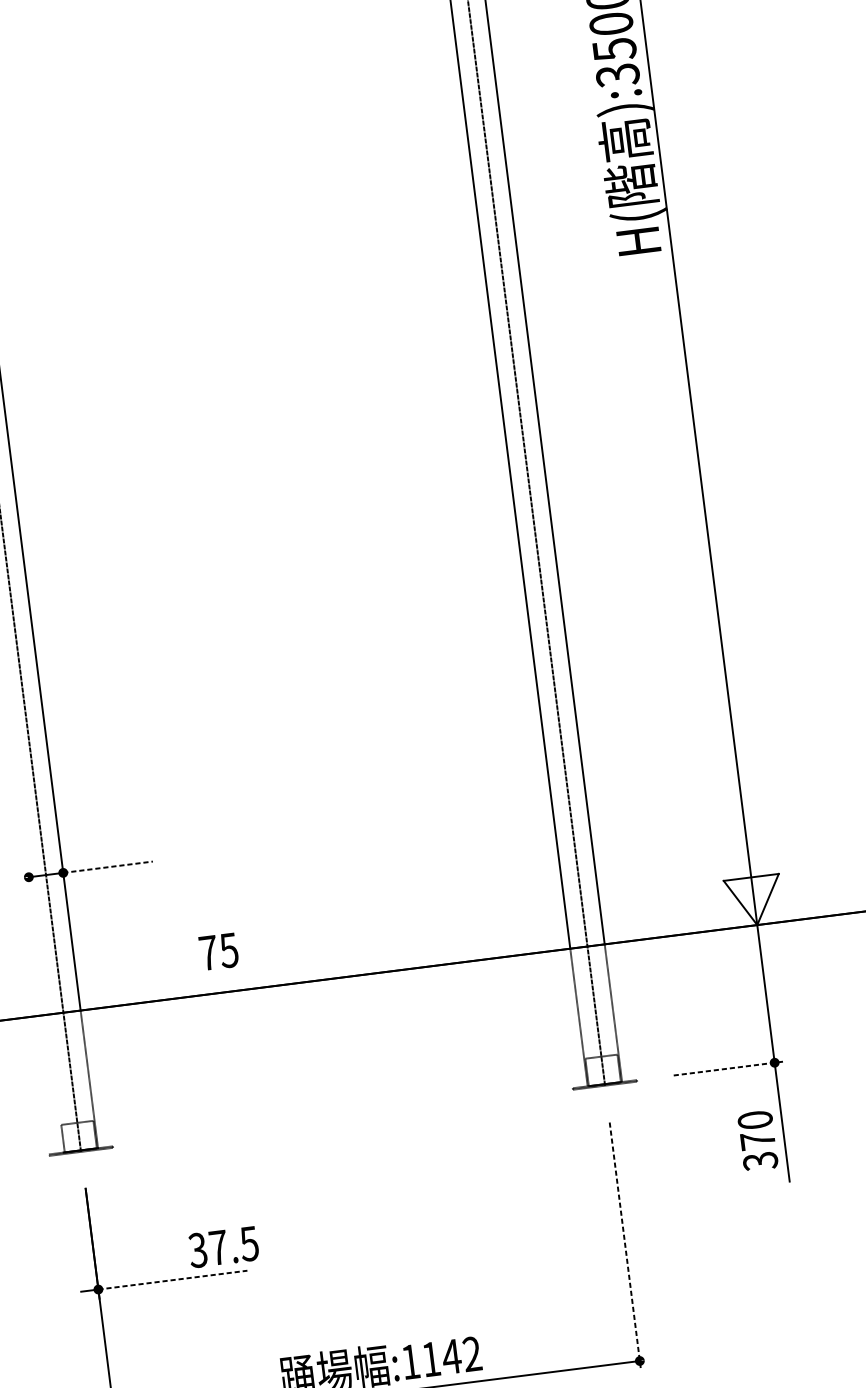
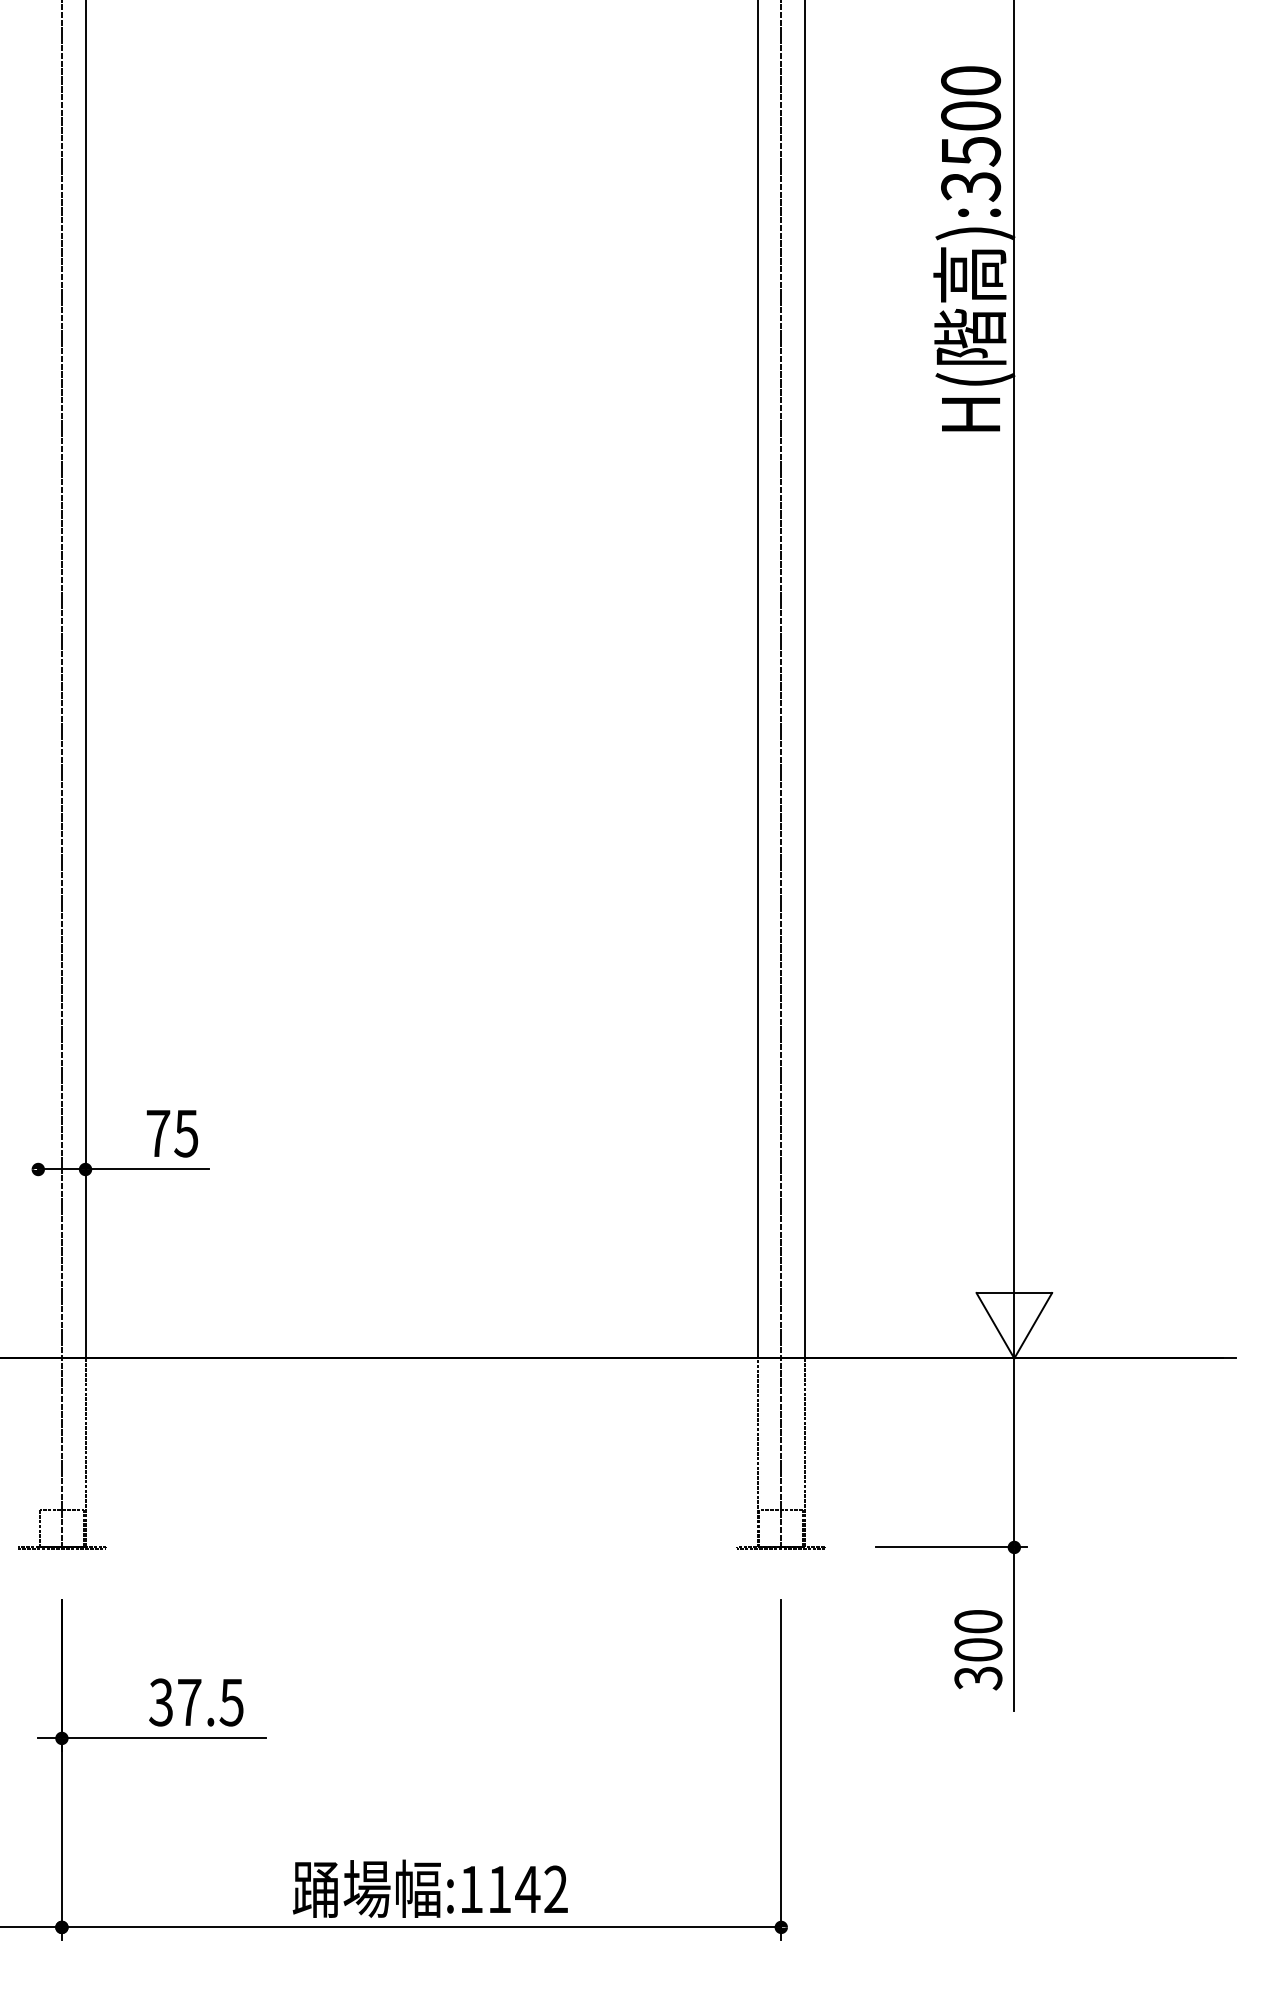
line: (108, 867) -> (147, 1169), dashed -> solid
text: (218, 951) -> (171, 1133), moved
line: (728, 1068) -> (951, 1547), dashed -> solid
text: (757, 1140) -> (978, 1649), 370 -> 300
line: (625, 1246) -> (781, 1770), dashed -> solid
text: (223, 1247) -> (196, 1702), moved
line: (173, 1280) -> (164, 1738), dashed -> solid

